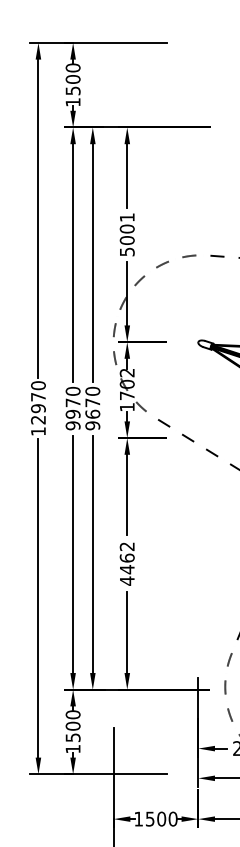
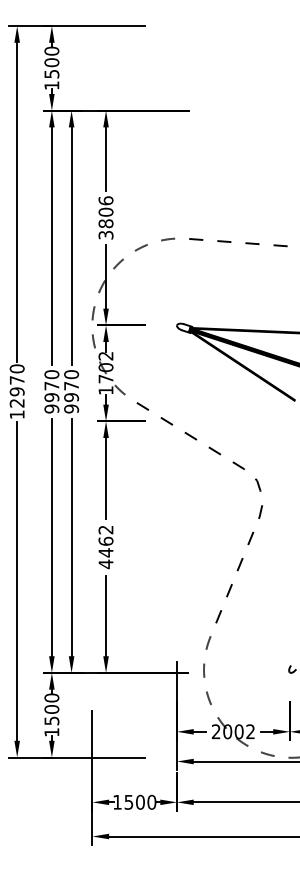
text: (126, 234) -> (105, 217), 5001 -> 3806
text: (92, 414) -> (71, 397), 9670 -> 9970

